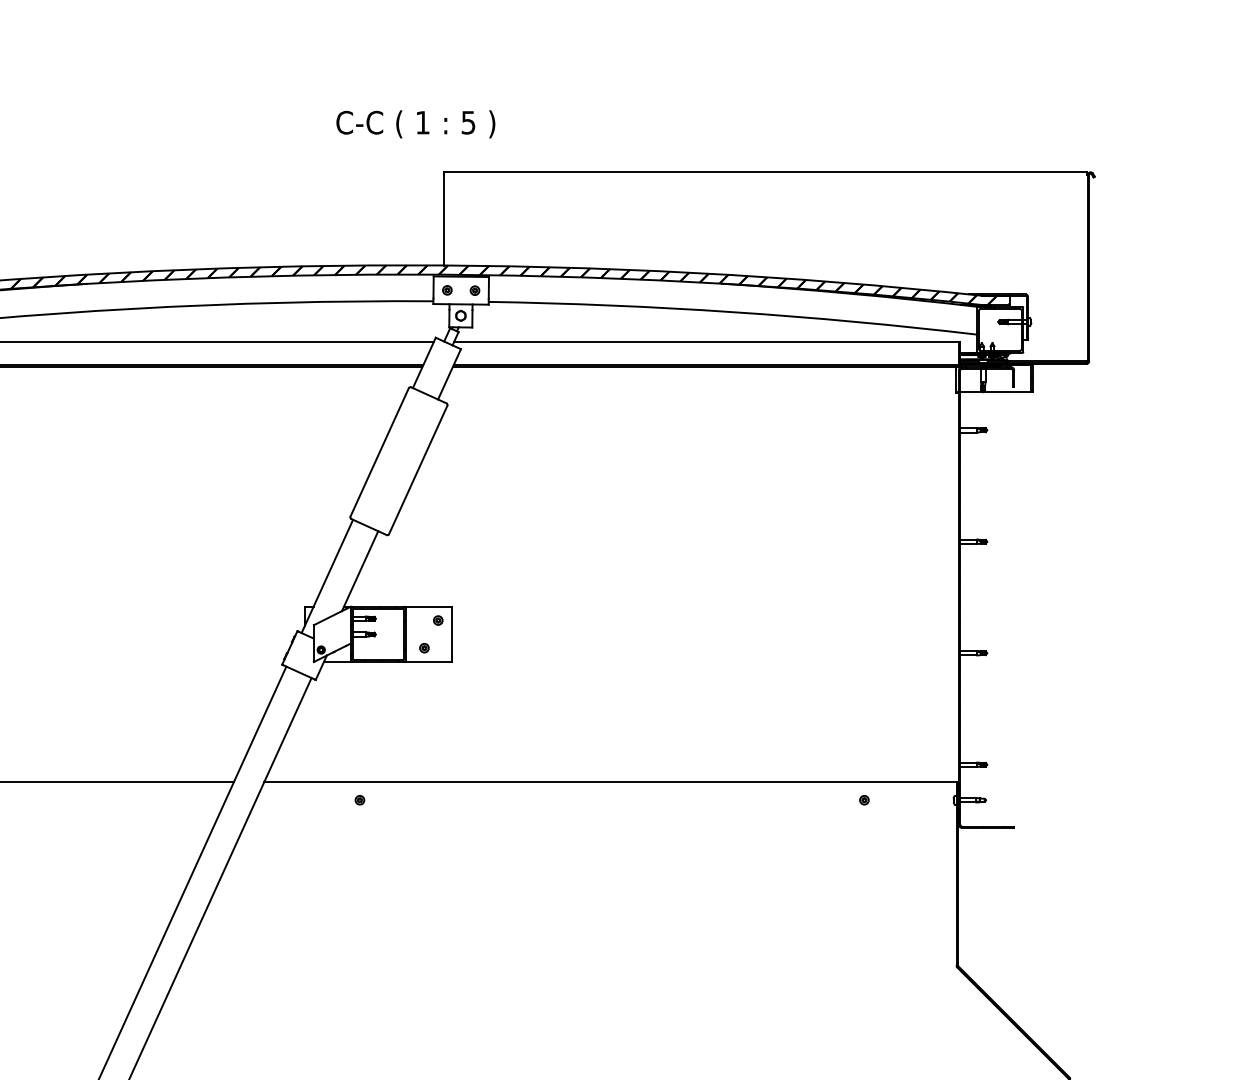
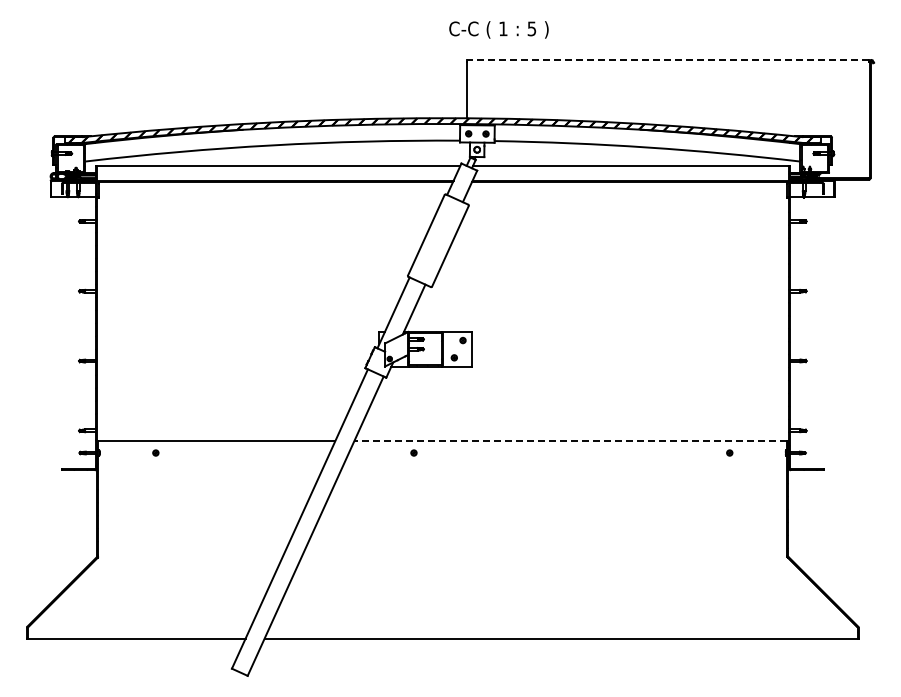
text: (415, 123) -> (498, 29), moved
line: (764, 171) -> (667, 59), solid -> dashed
line: (609, 781) -> (570, 441), solid -> dashed

